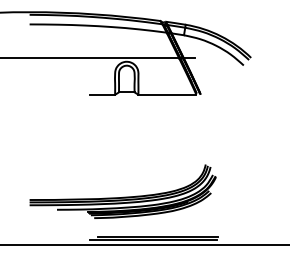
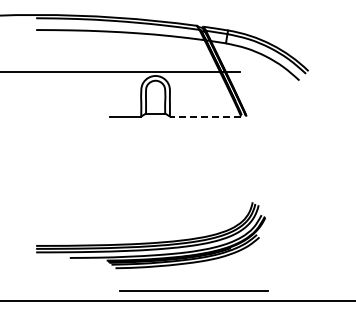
line: (167, 94) -> (205, 116), solid -> dashed
line: (153, 239) -> (188, 294), removed

